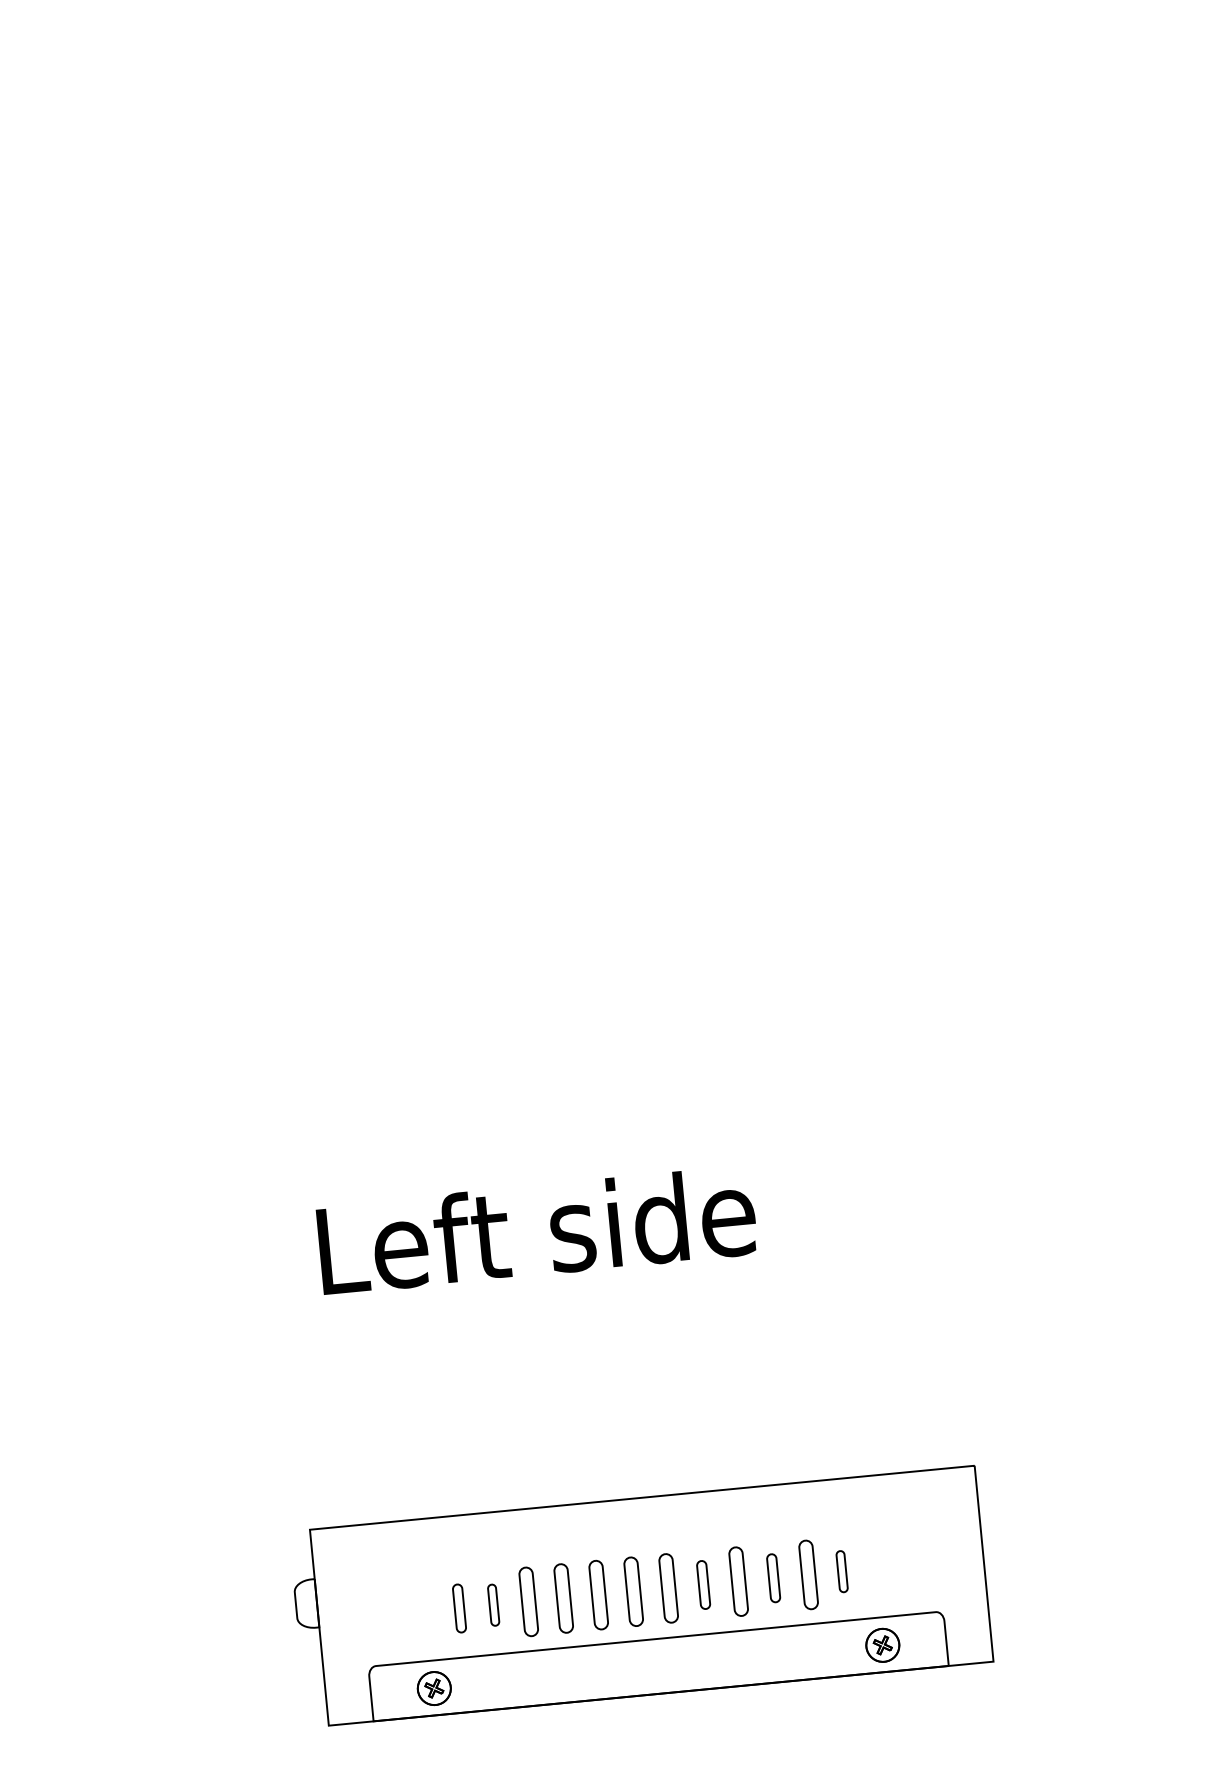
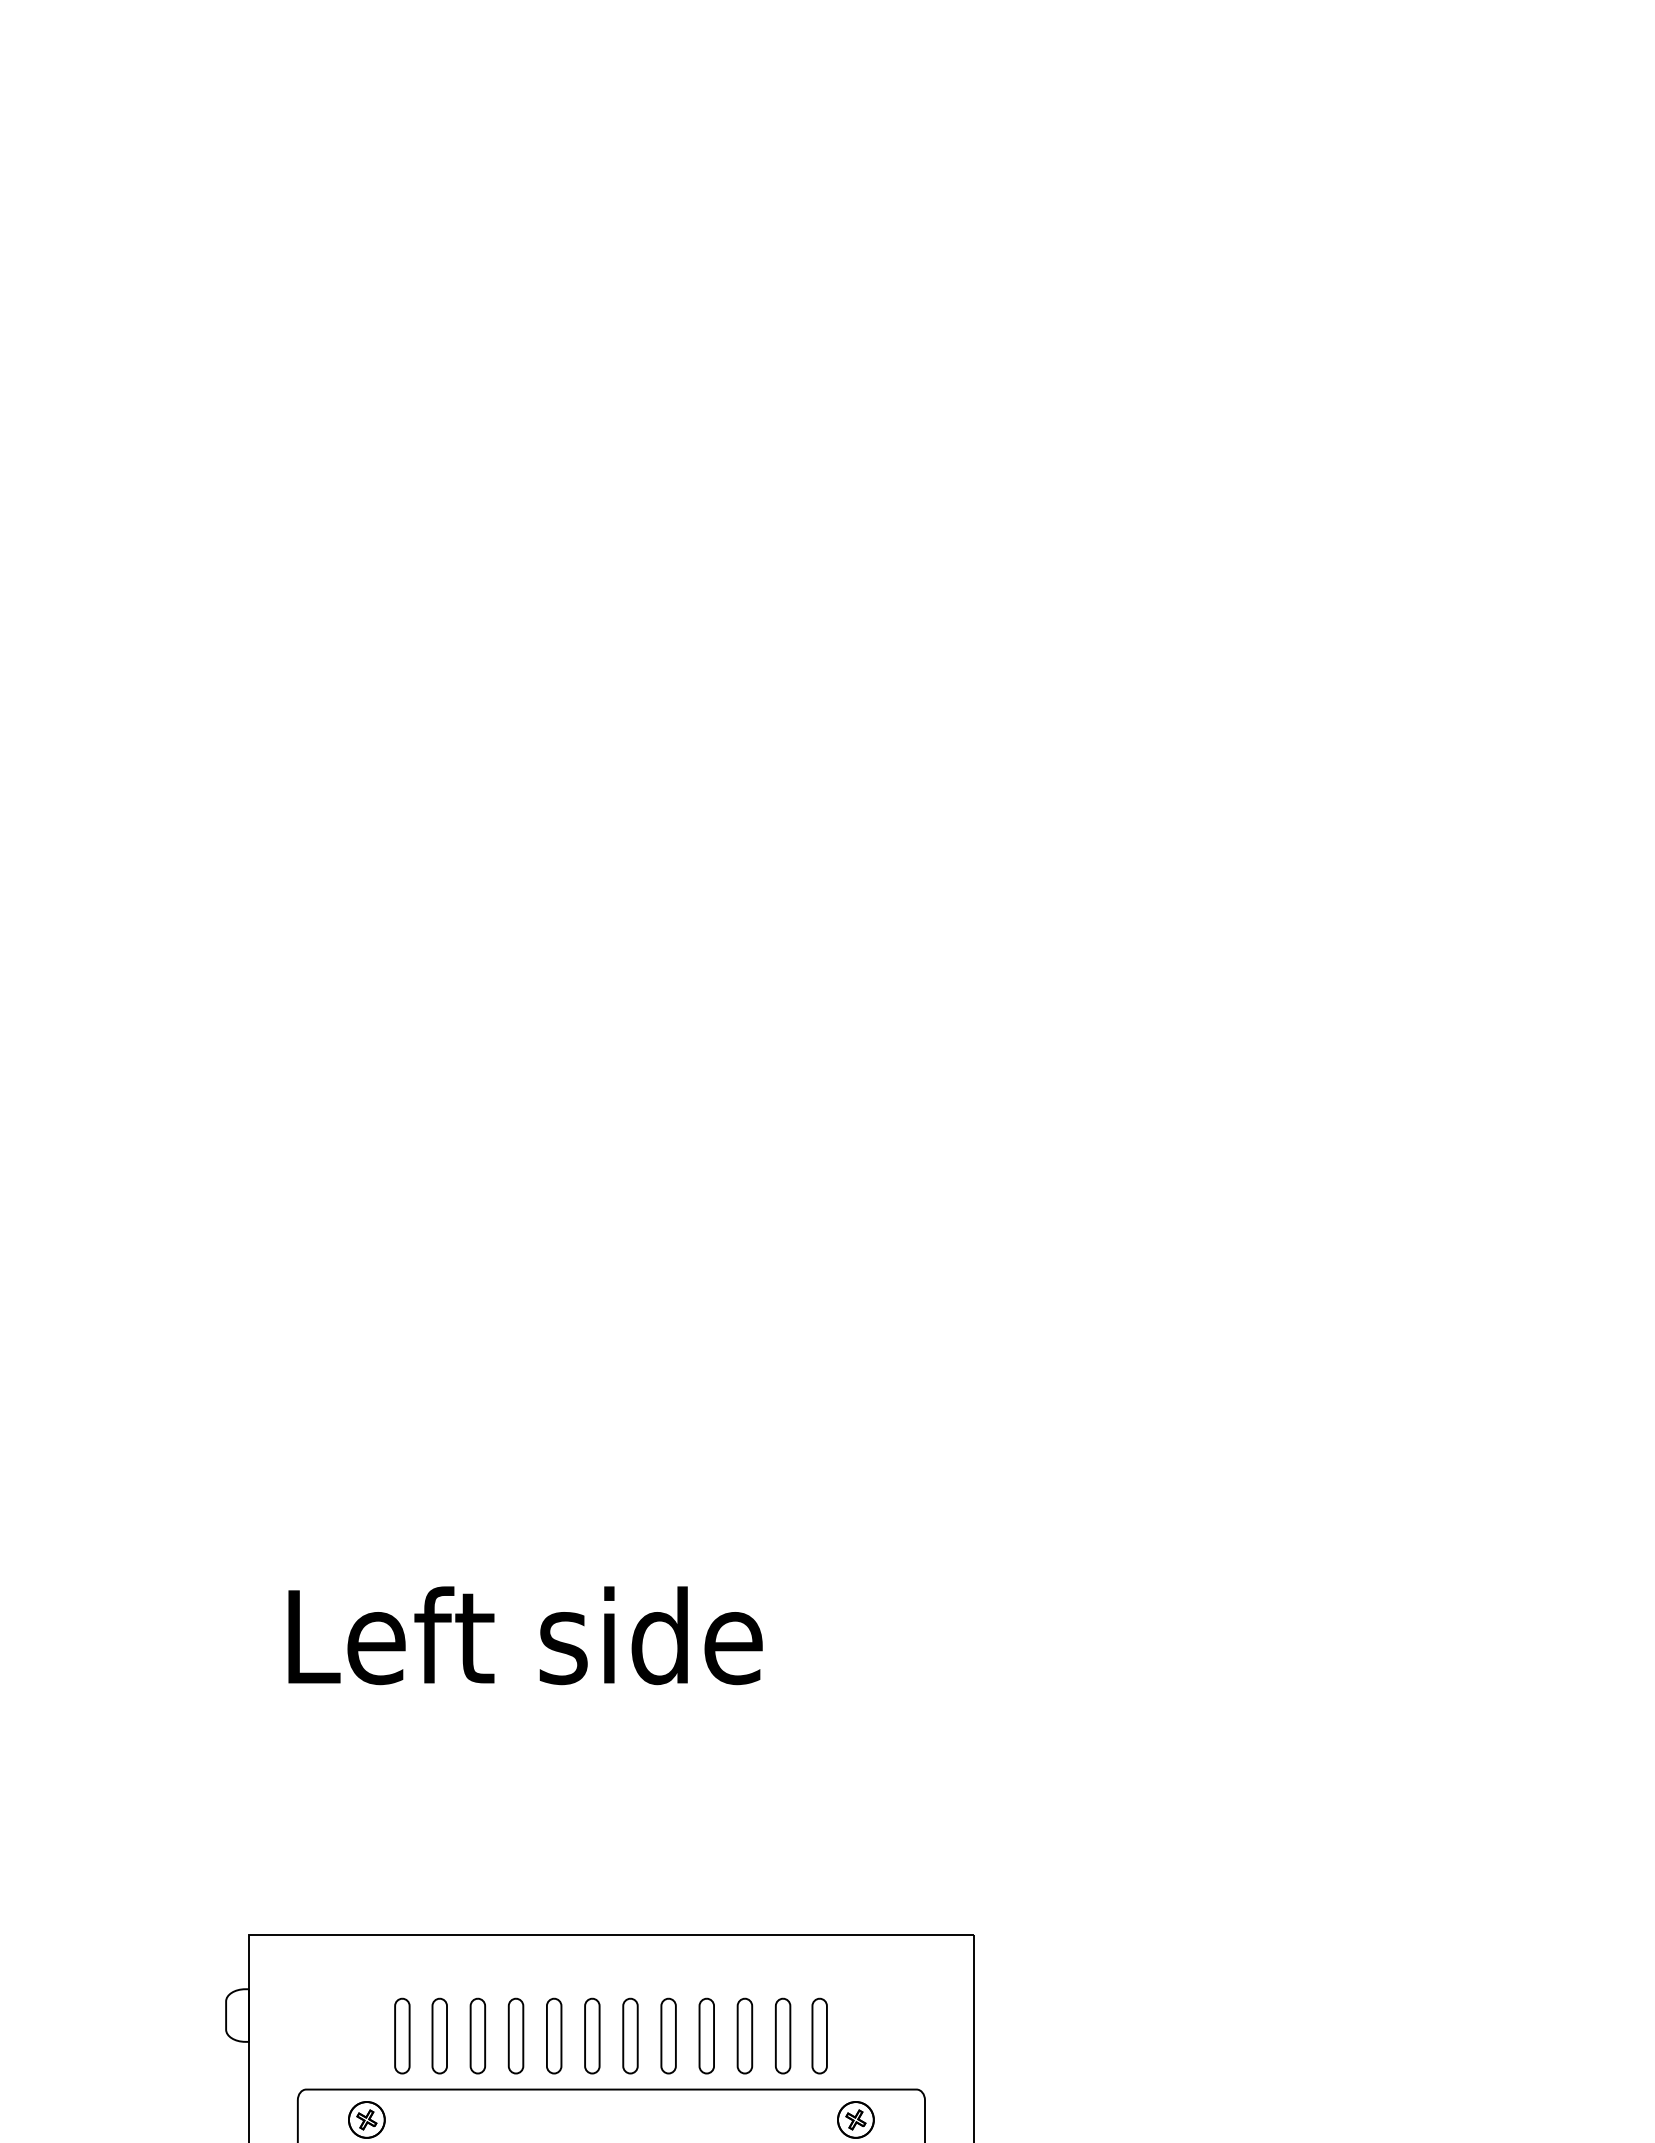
part: (841, 1571) -> (819, 2035), size x1.67
part: (773, 1577) -> (744, 2035), size x1.43
part: (703, 1584) -> (668, 2035), size x1.43
part: (493, 1604) -> (439, 2035), size x1.67
part: (459, 1607) -> (402, 2035), size x1.43

